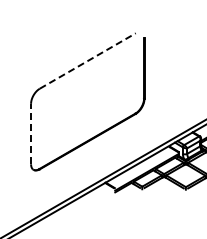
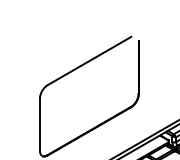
line: (88, 60) -> (90, 60), dashed -> solid
line: (31, 133) -> (40, 124), dashed -> solid

